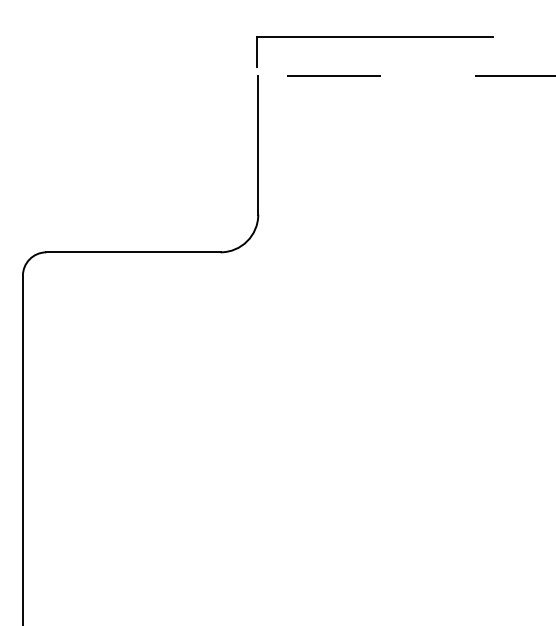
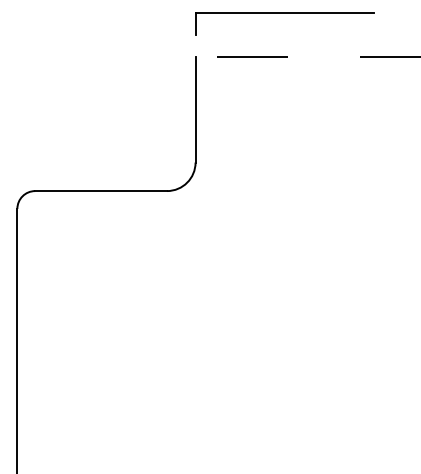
part: (374, 37) -> (284, 12), moved

